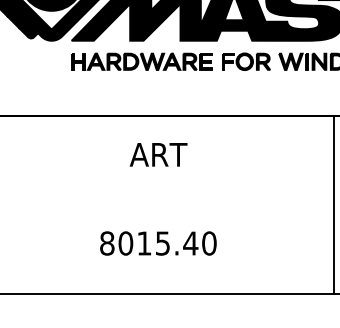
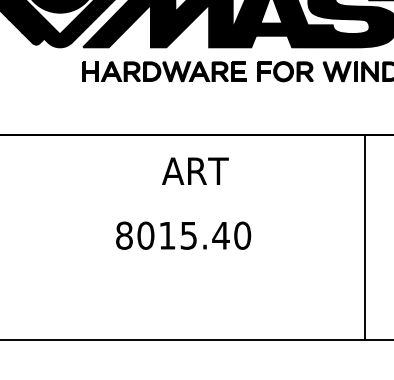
text: (158, 154) -> (195, 170), moved
line: (333, 204) -> (364, 236), moved
text: (158, 243) -> (183, 235), moved

